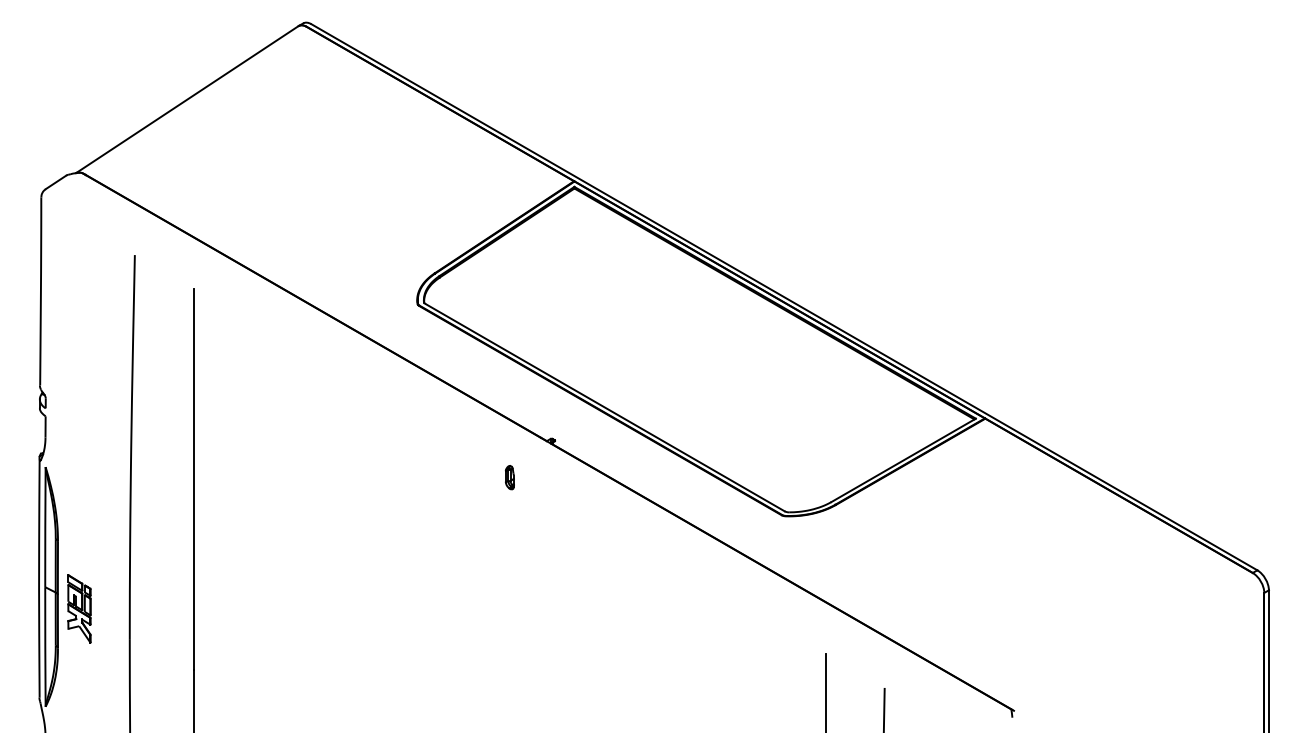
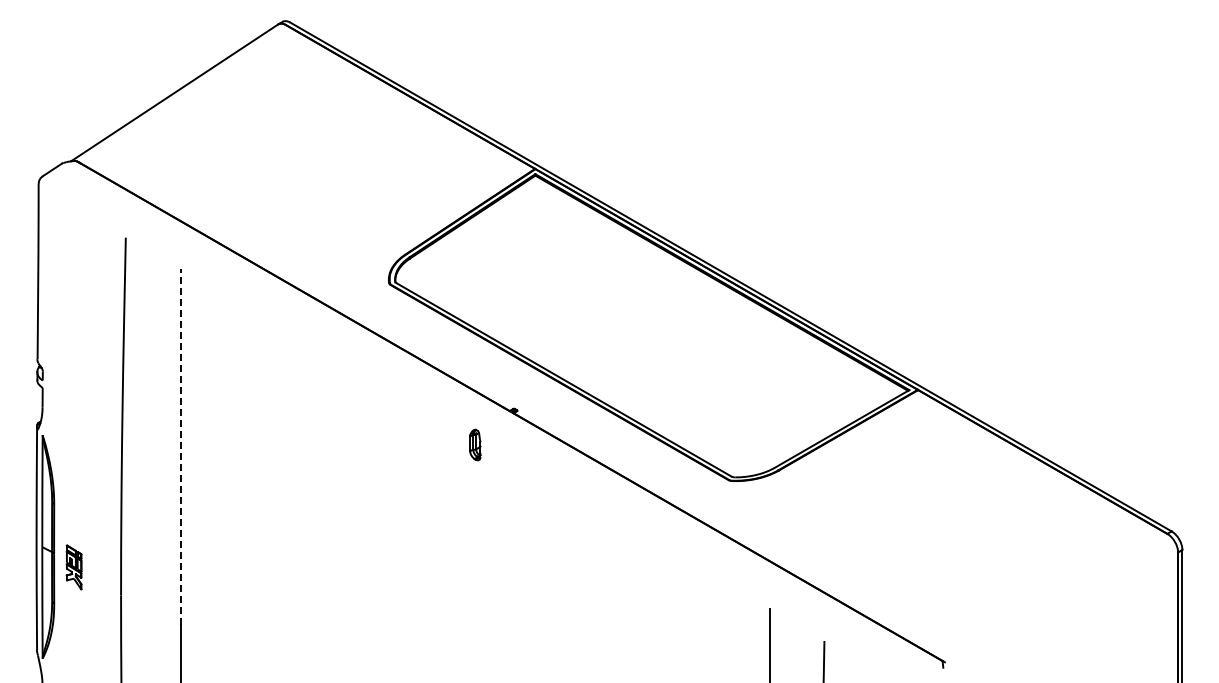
part: (509, 477) -> (474, 444), size x1.4
line: (193, 479) -> (180, 446), solid -> dashed
part: (78, 609) -> (73, 567), size x0.7

